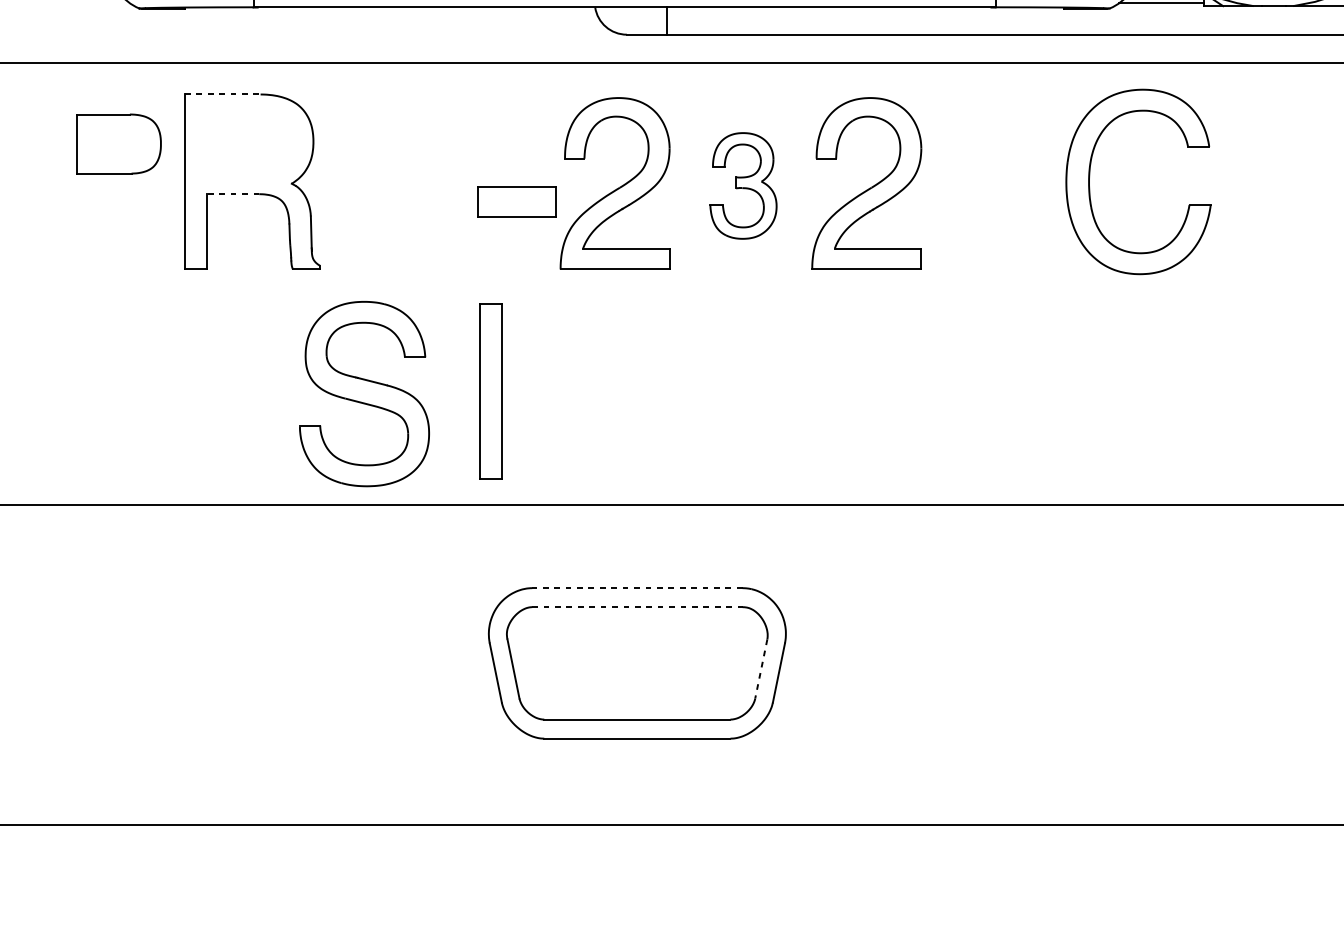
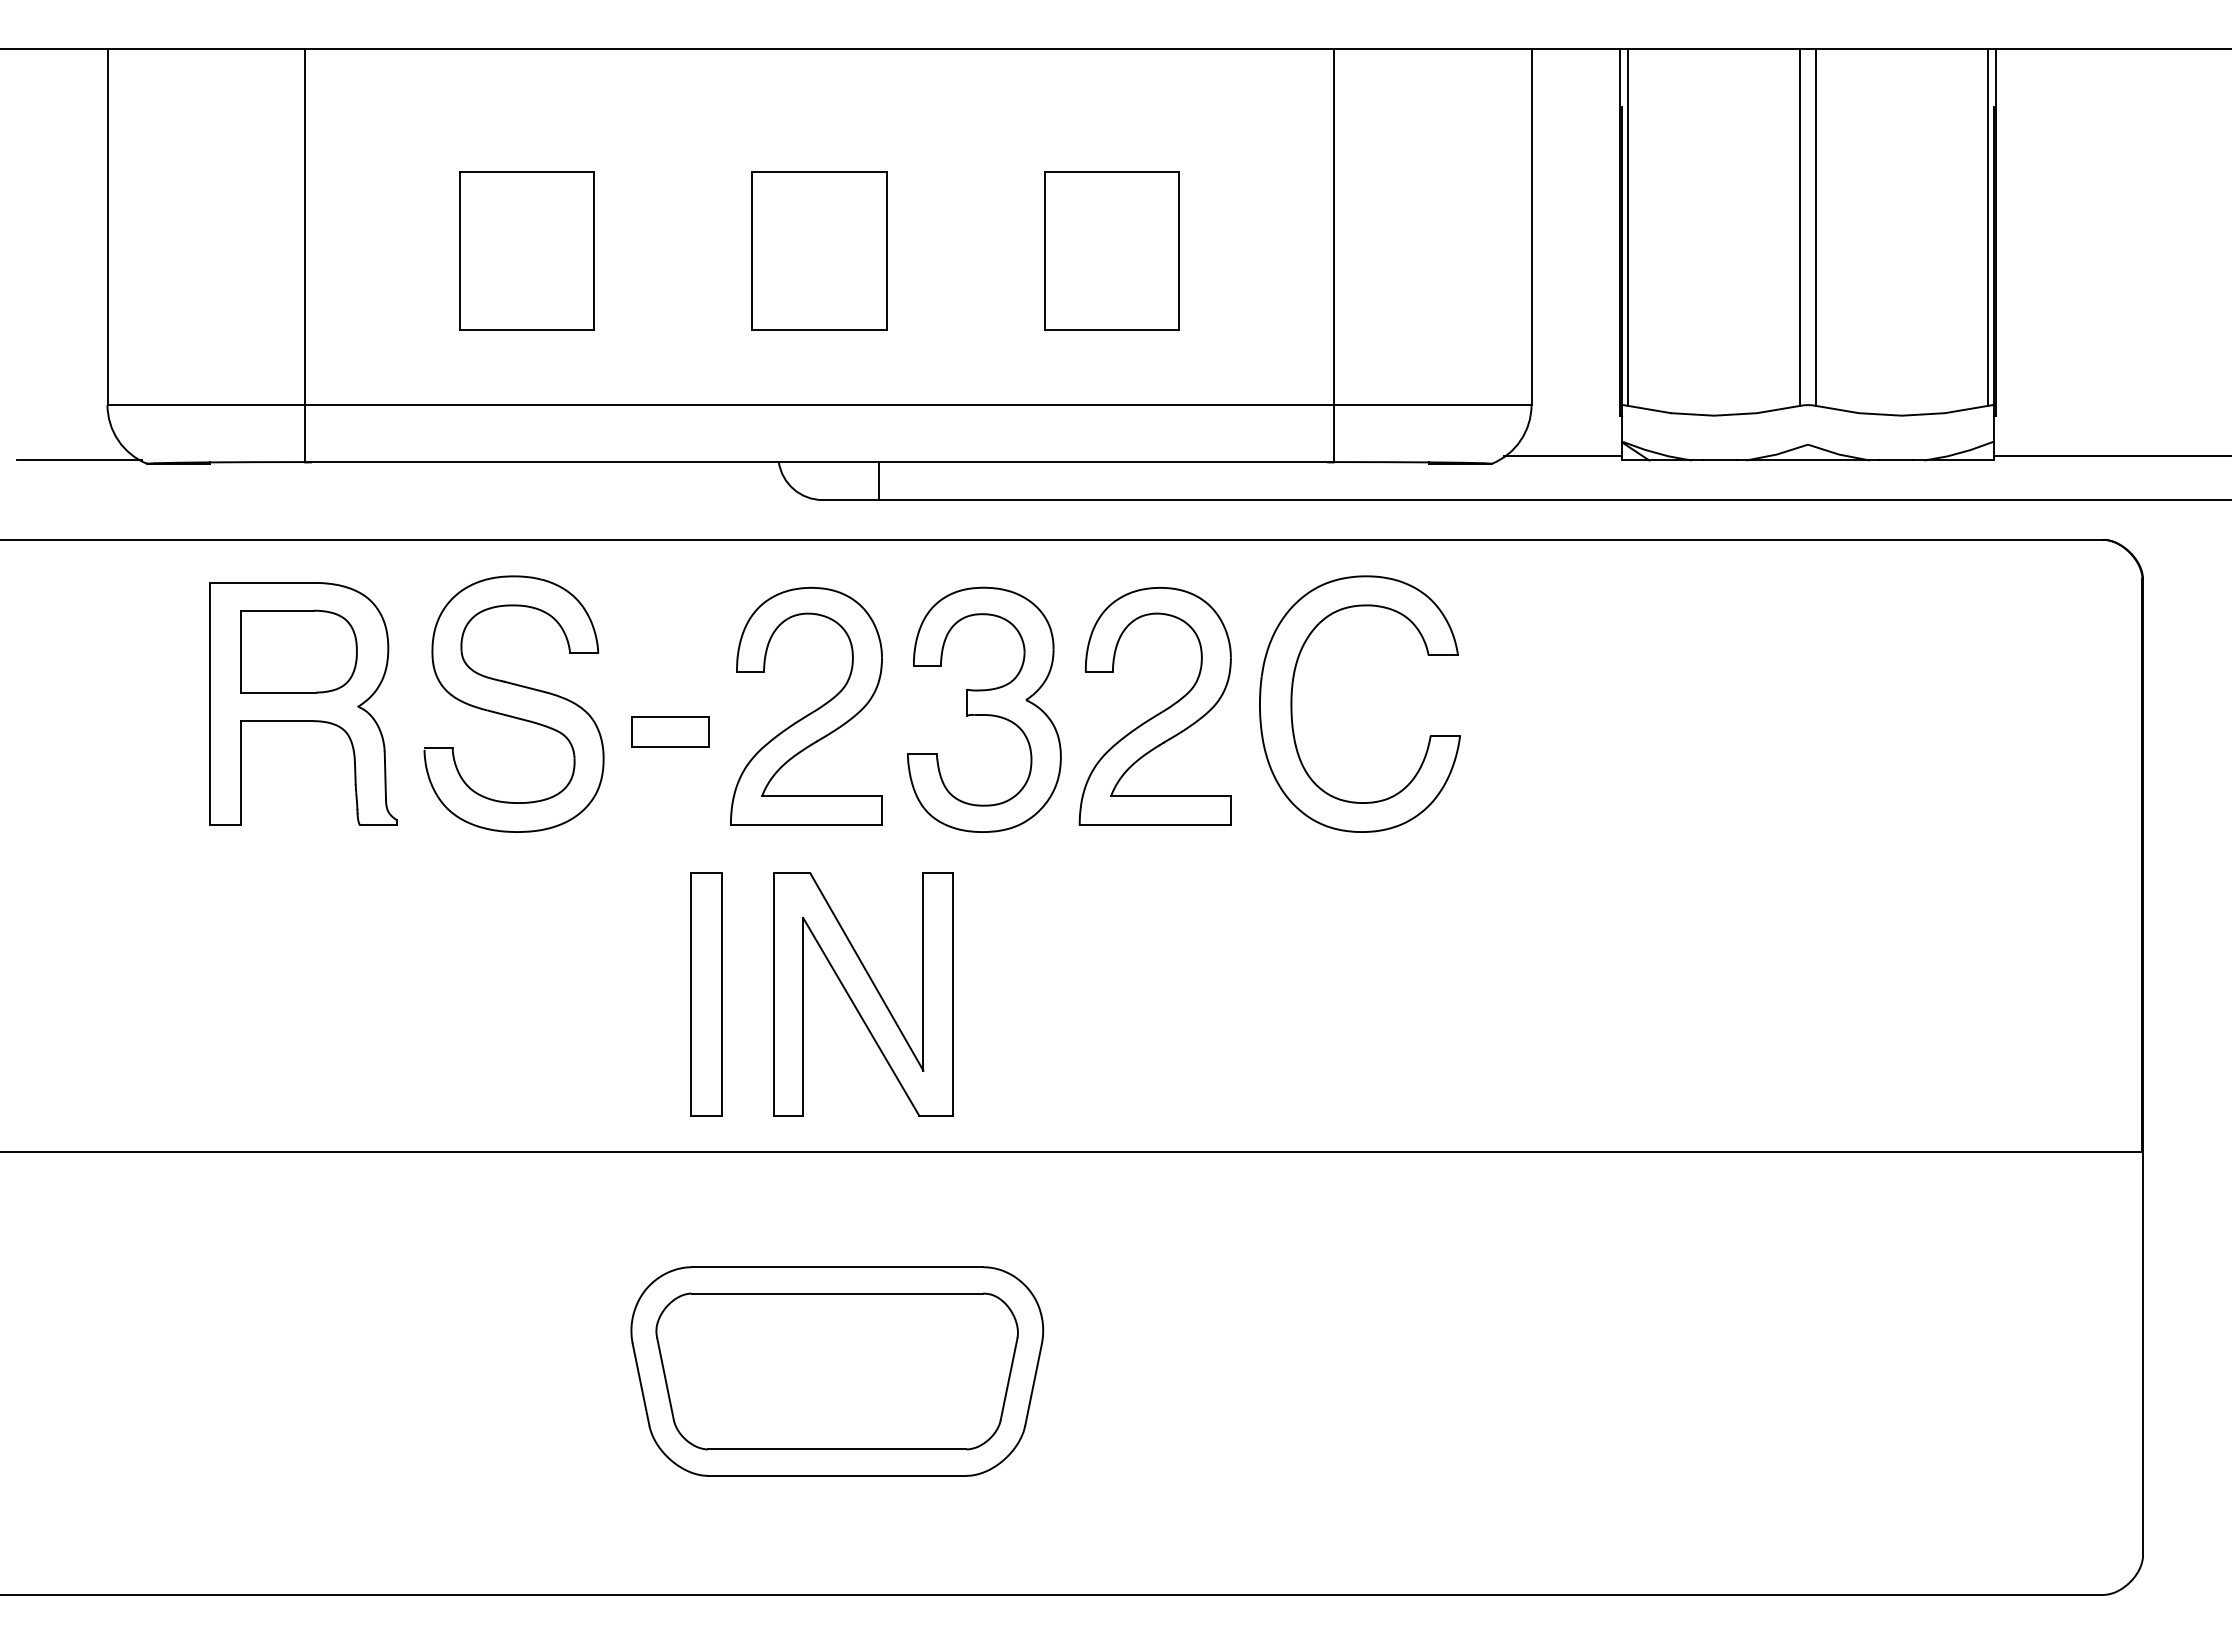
line: (90, 6) -> (79, 460), added
line: (223, 94) -> (263, 582), dashed -> solid
part: (118, 143) -> (298, 651), moved
part: (1089, 181) -> (1292, 703), moved
part: (743, 185) -> (984, 709), size x1.67
line: (232, 194) -> (276, 721), dashed -> solid
part: (517, 201) -> (670, 731), size x0.71
part: (491, 391) -> (706, 994), moved
part: (656, 391) -> (863, 994), added
part: (364, 393) -> (513, 703), moved
line: (637, 588) -> (837, 1267), dashed -> solid
line: (637, 607) -> (837, 1293), dashed -> solid
line: (761, 669) -> (1009, 1379), dashed -> solid

